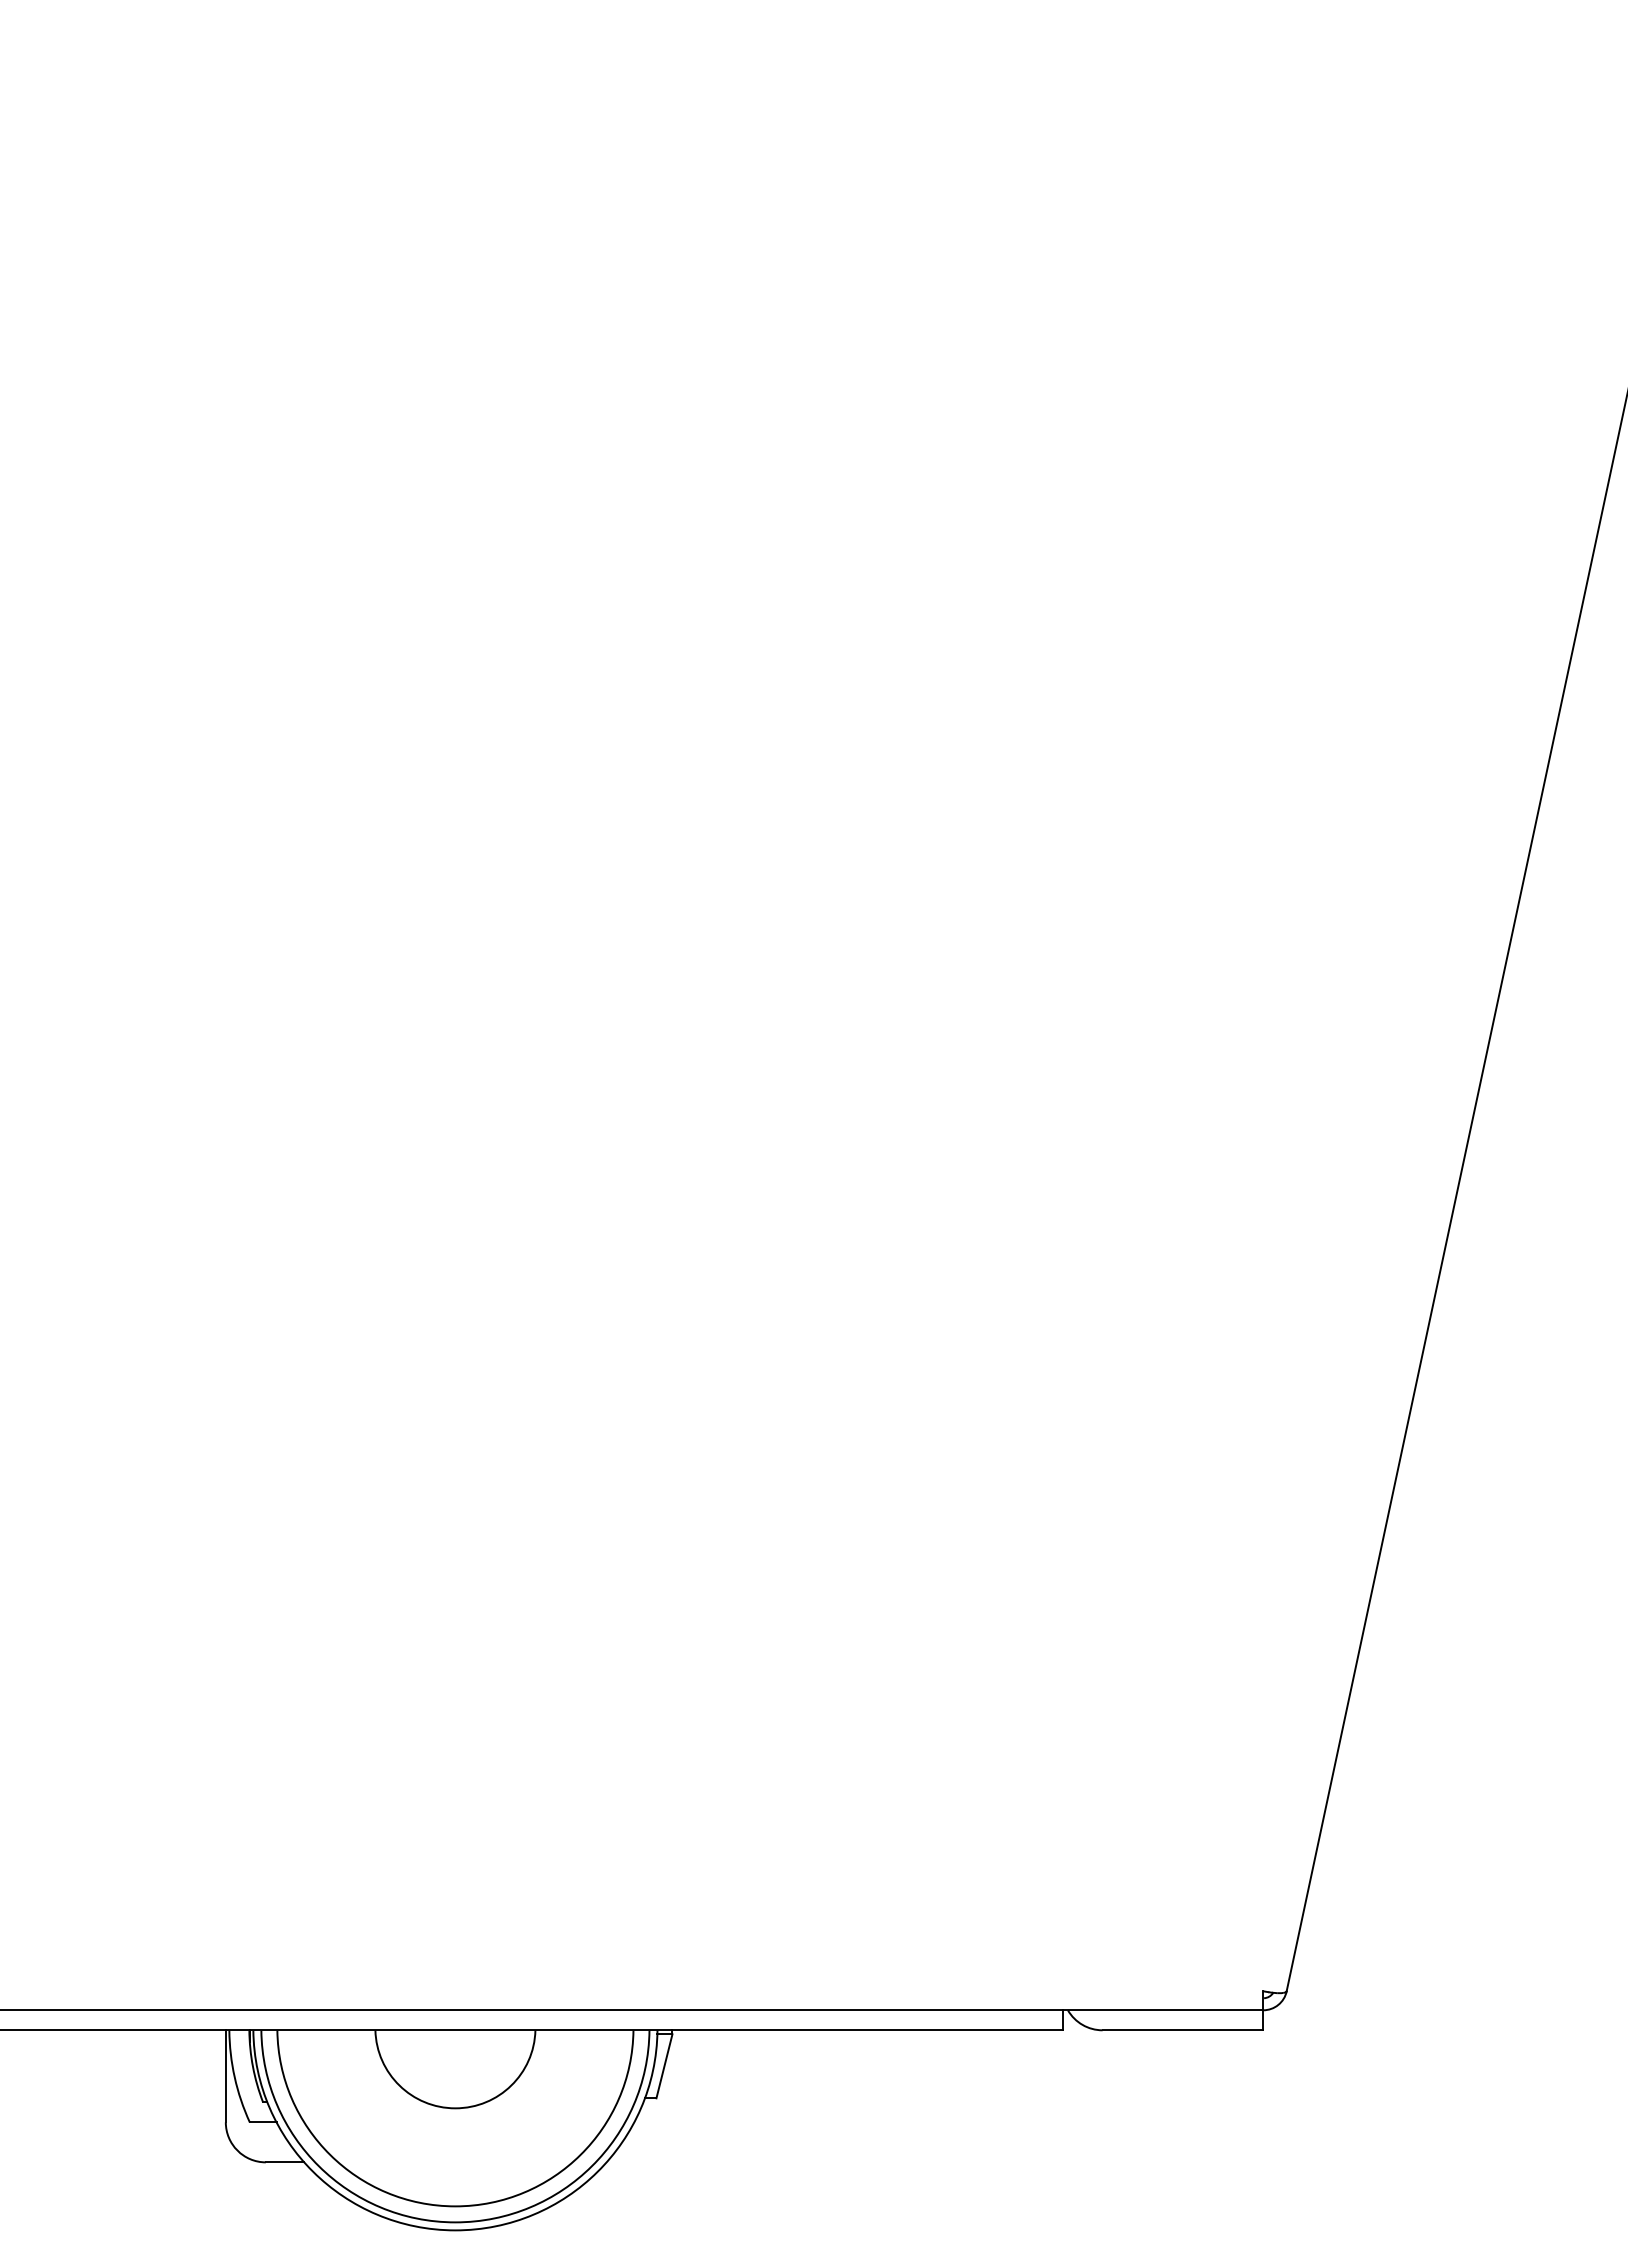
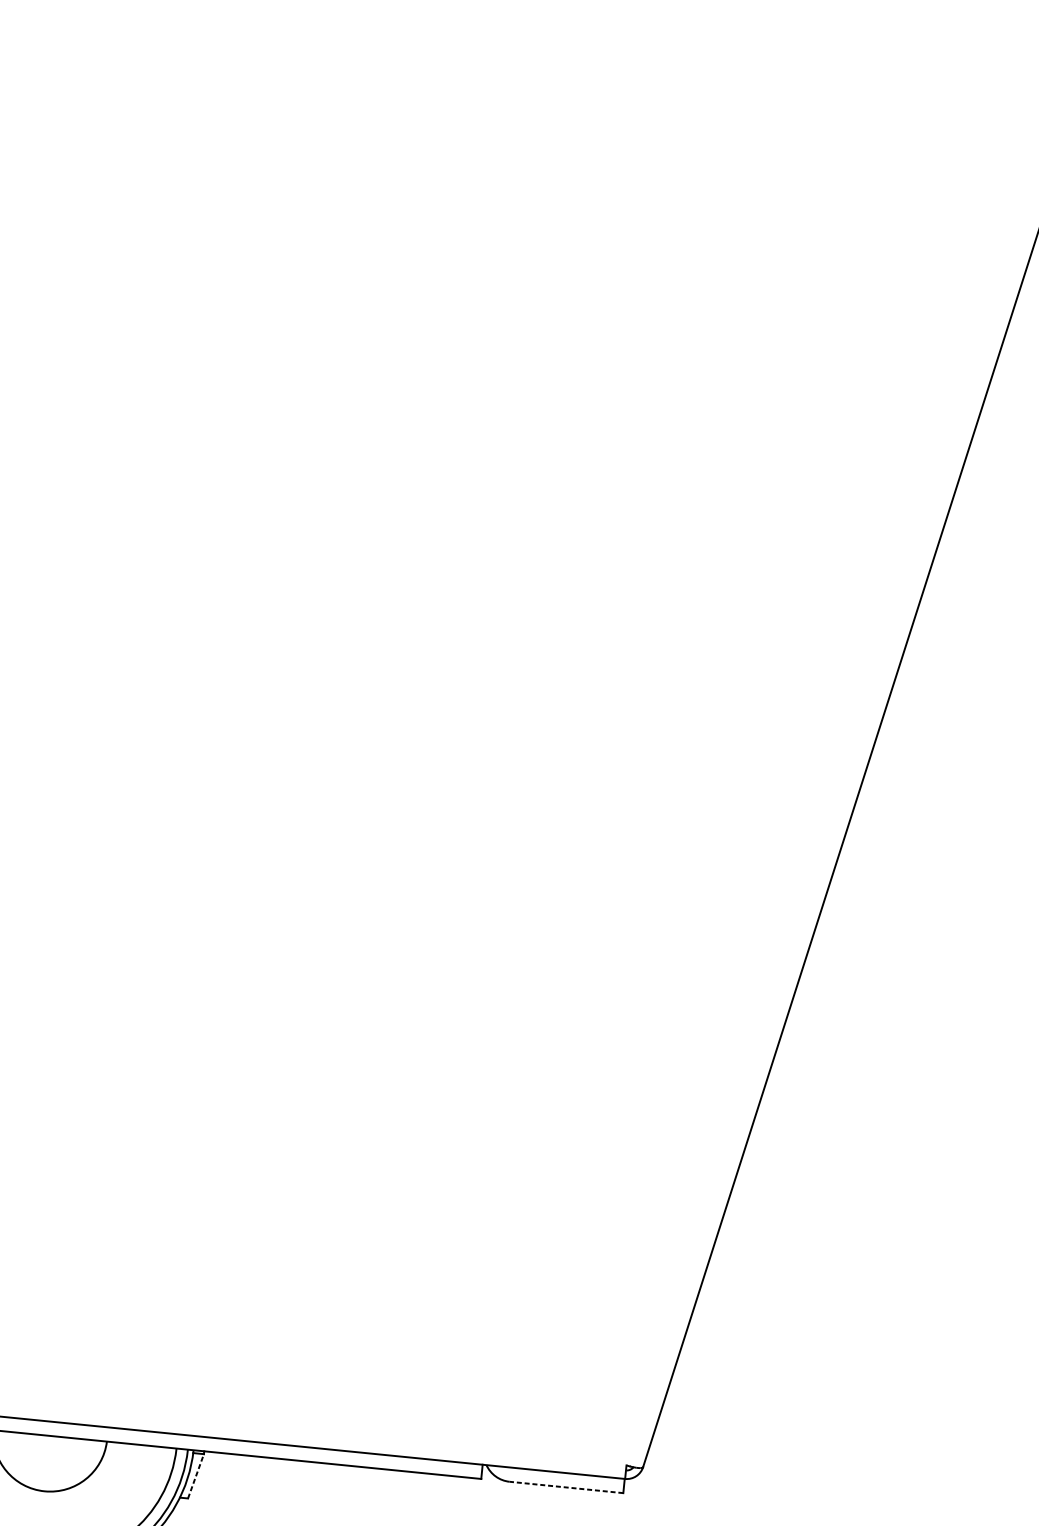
line: (1182, 2030) -> (566, 1487), solid -> dashed
line: (664, 2066) -> (196, 1476), solid -> dashed

